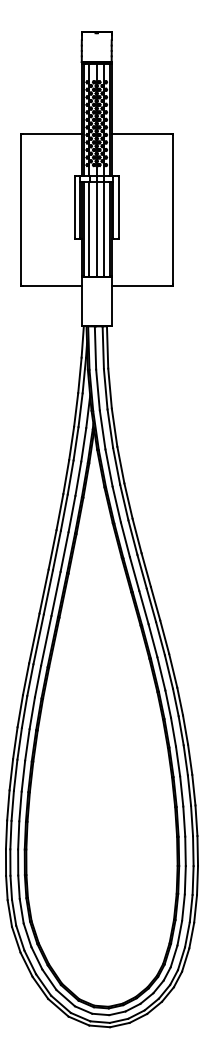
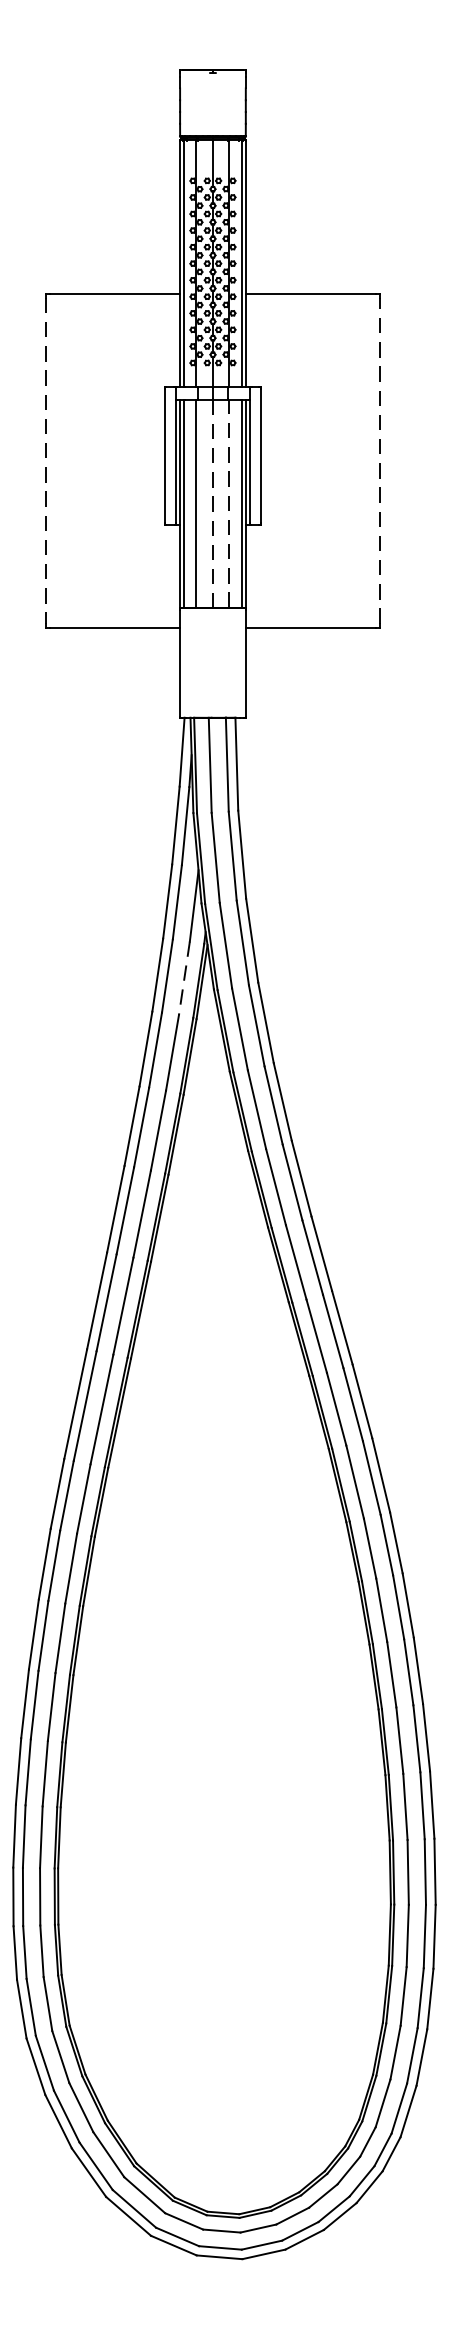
line: (172, 209) -> (379, 460), solid -> dashed
line: (20, 210) -> (45, 462), solid -> dashed
line: (104, 228) -> (229, 502), solid -> dashed
line: (96, 229) -> (212, 504), solid -> dashed
line: (83, 444) -> (183, 977), solid -> dashed

